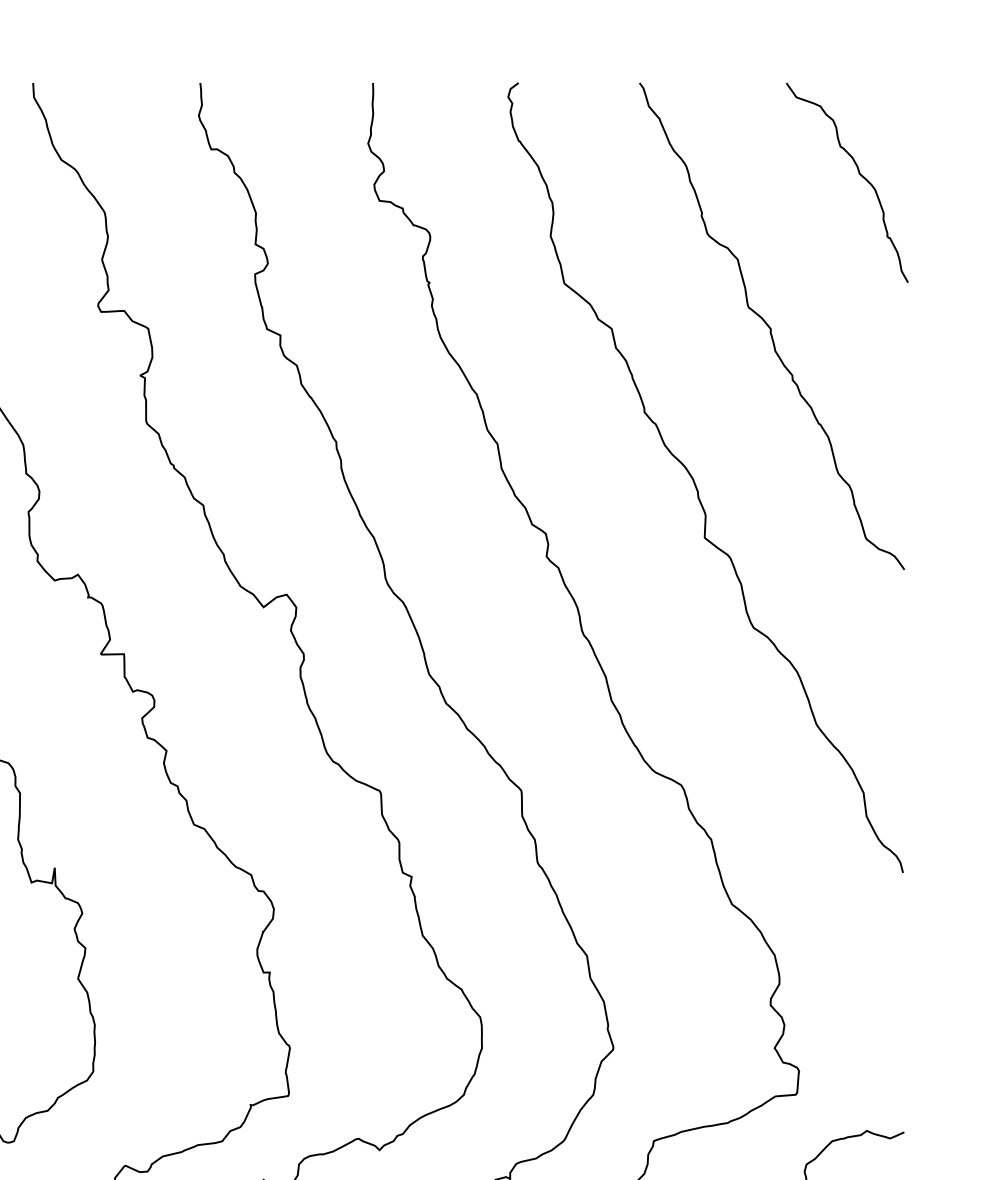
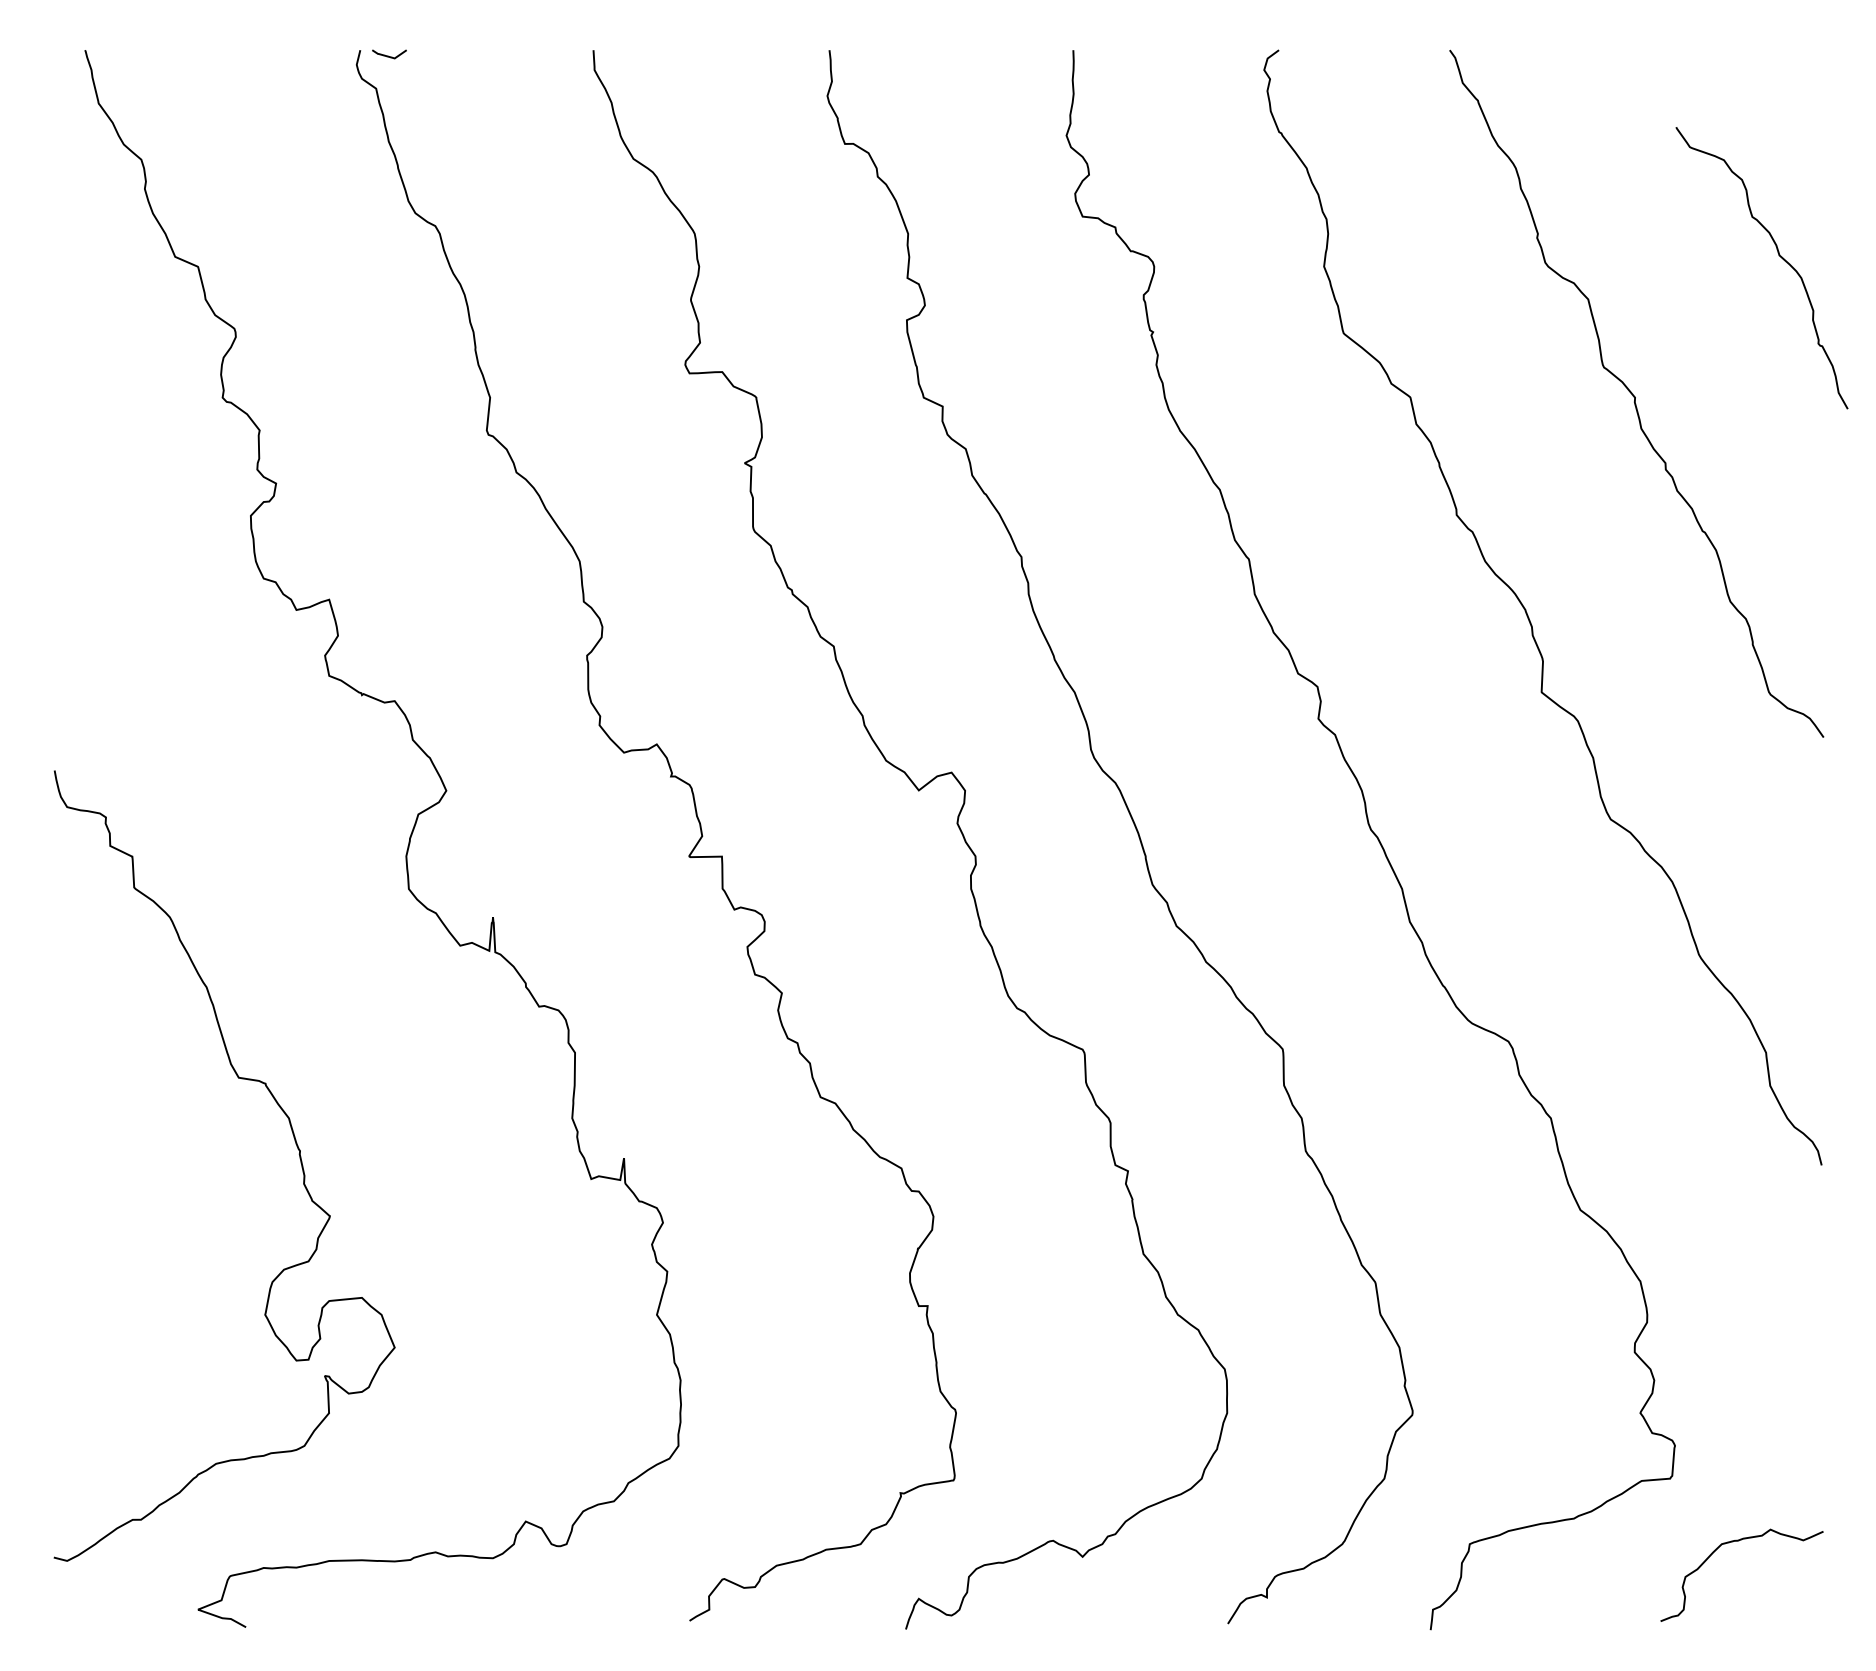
curve: (859, 173) -> (1778, 255), moved

